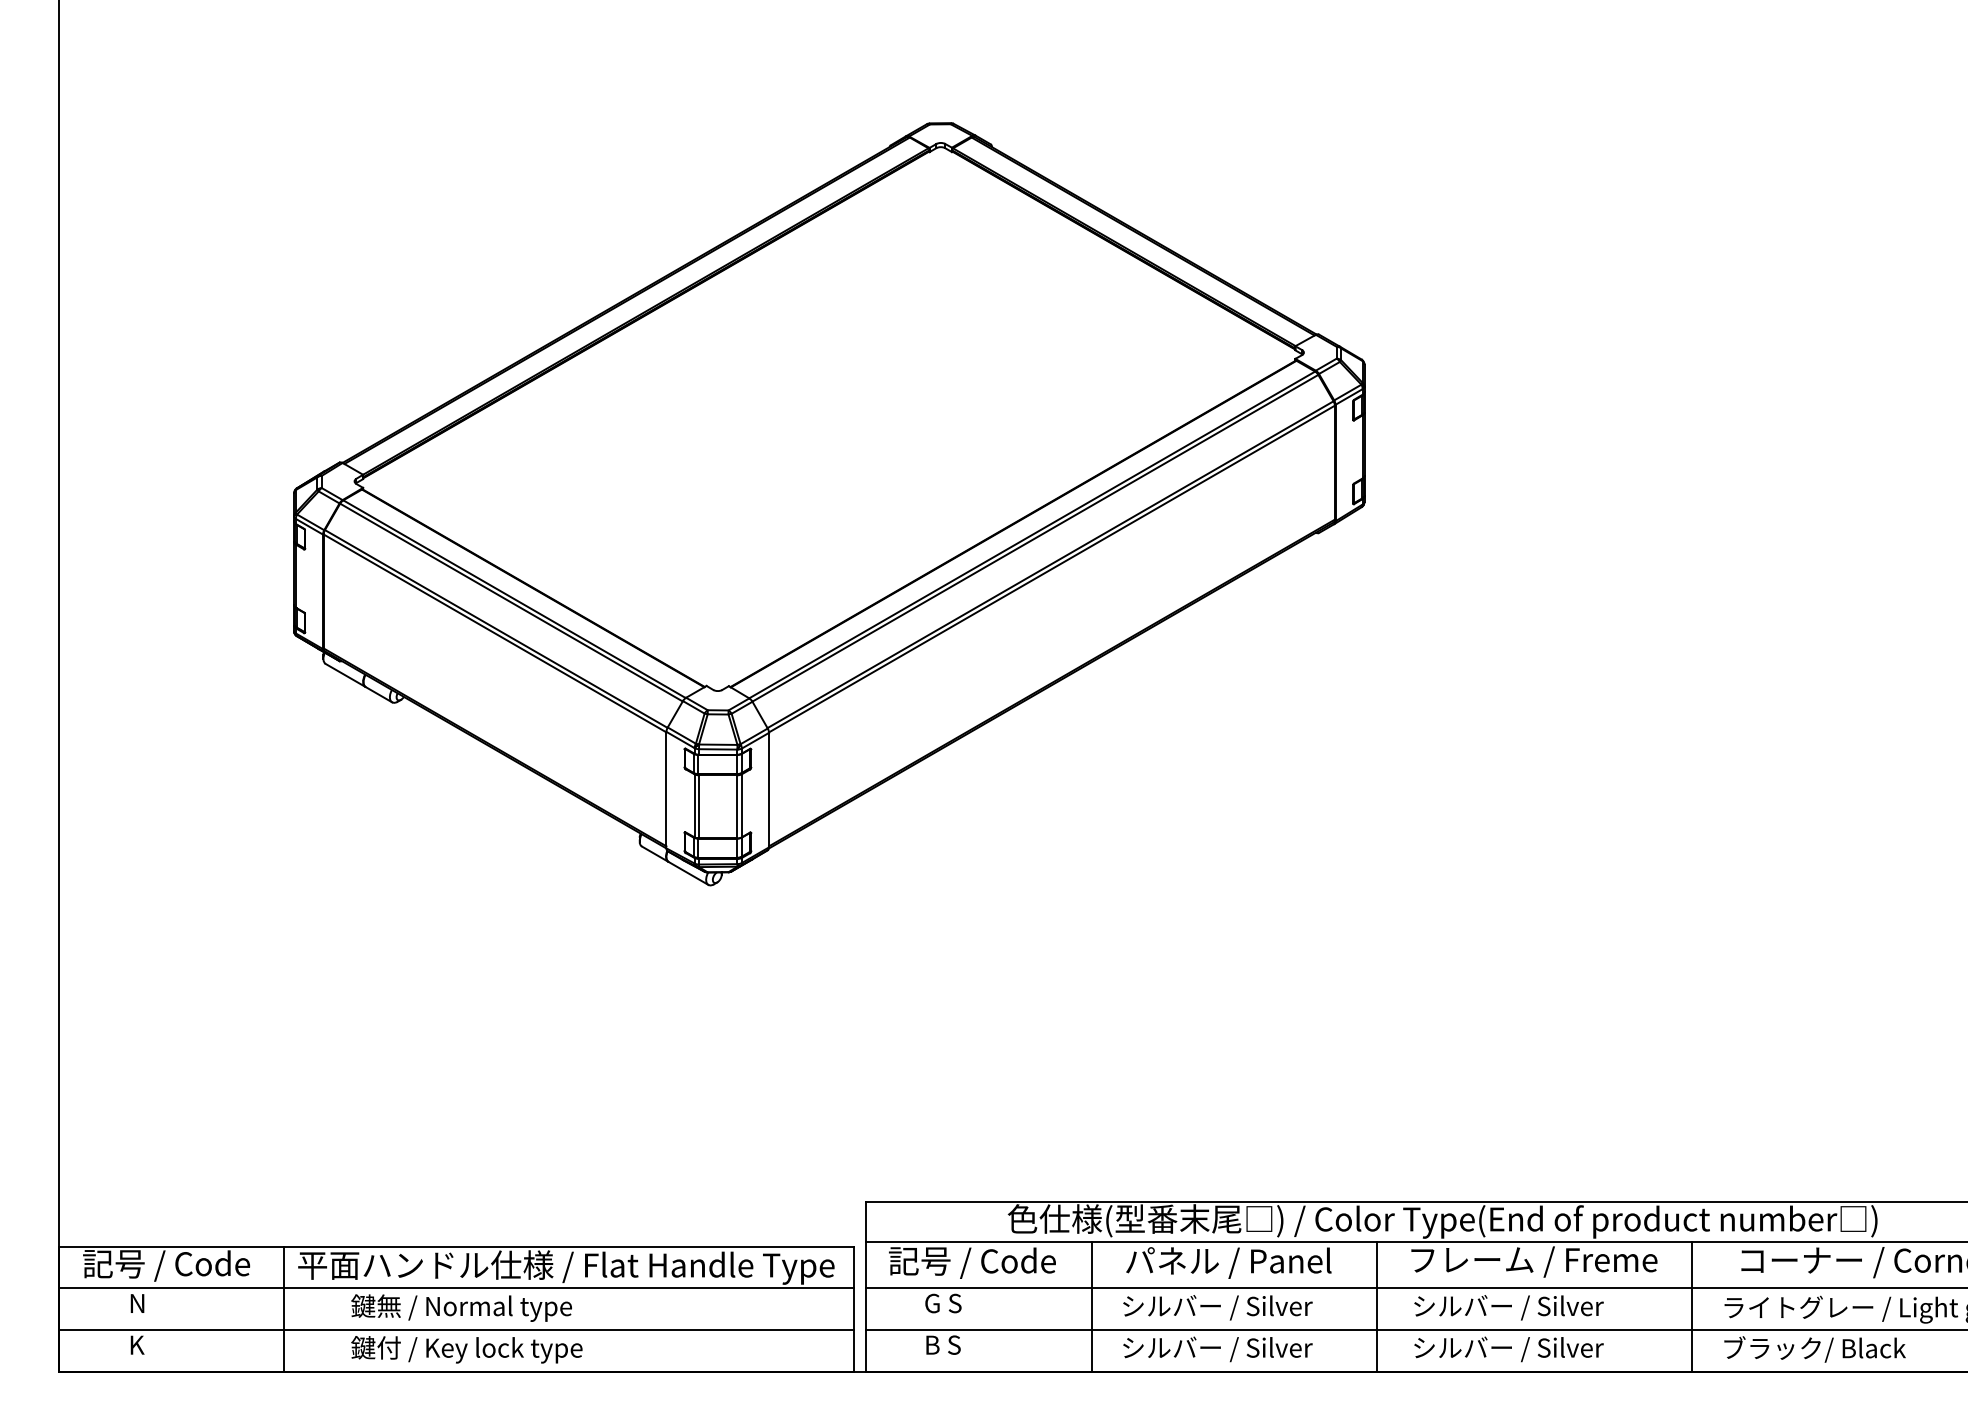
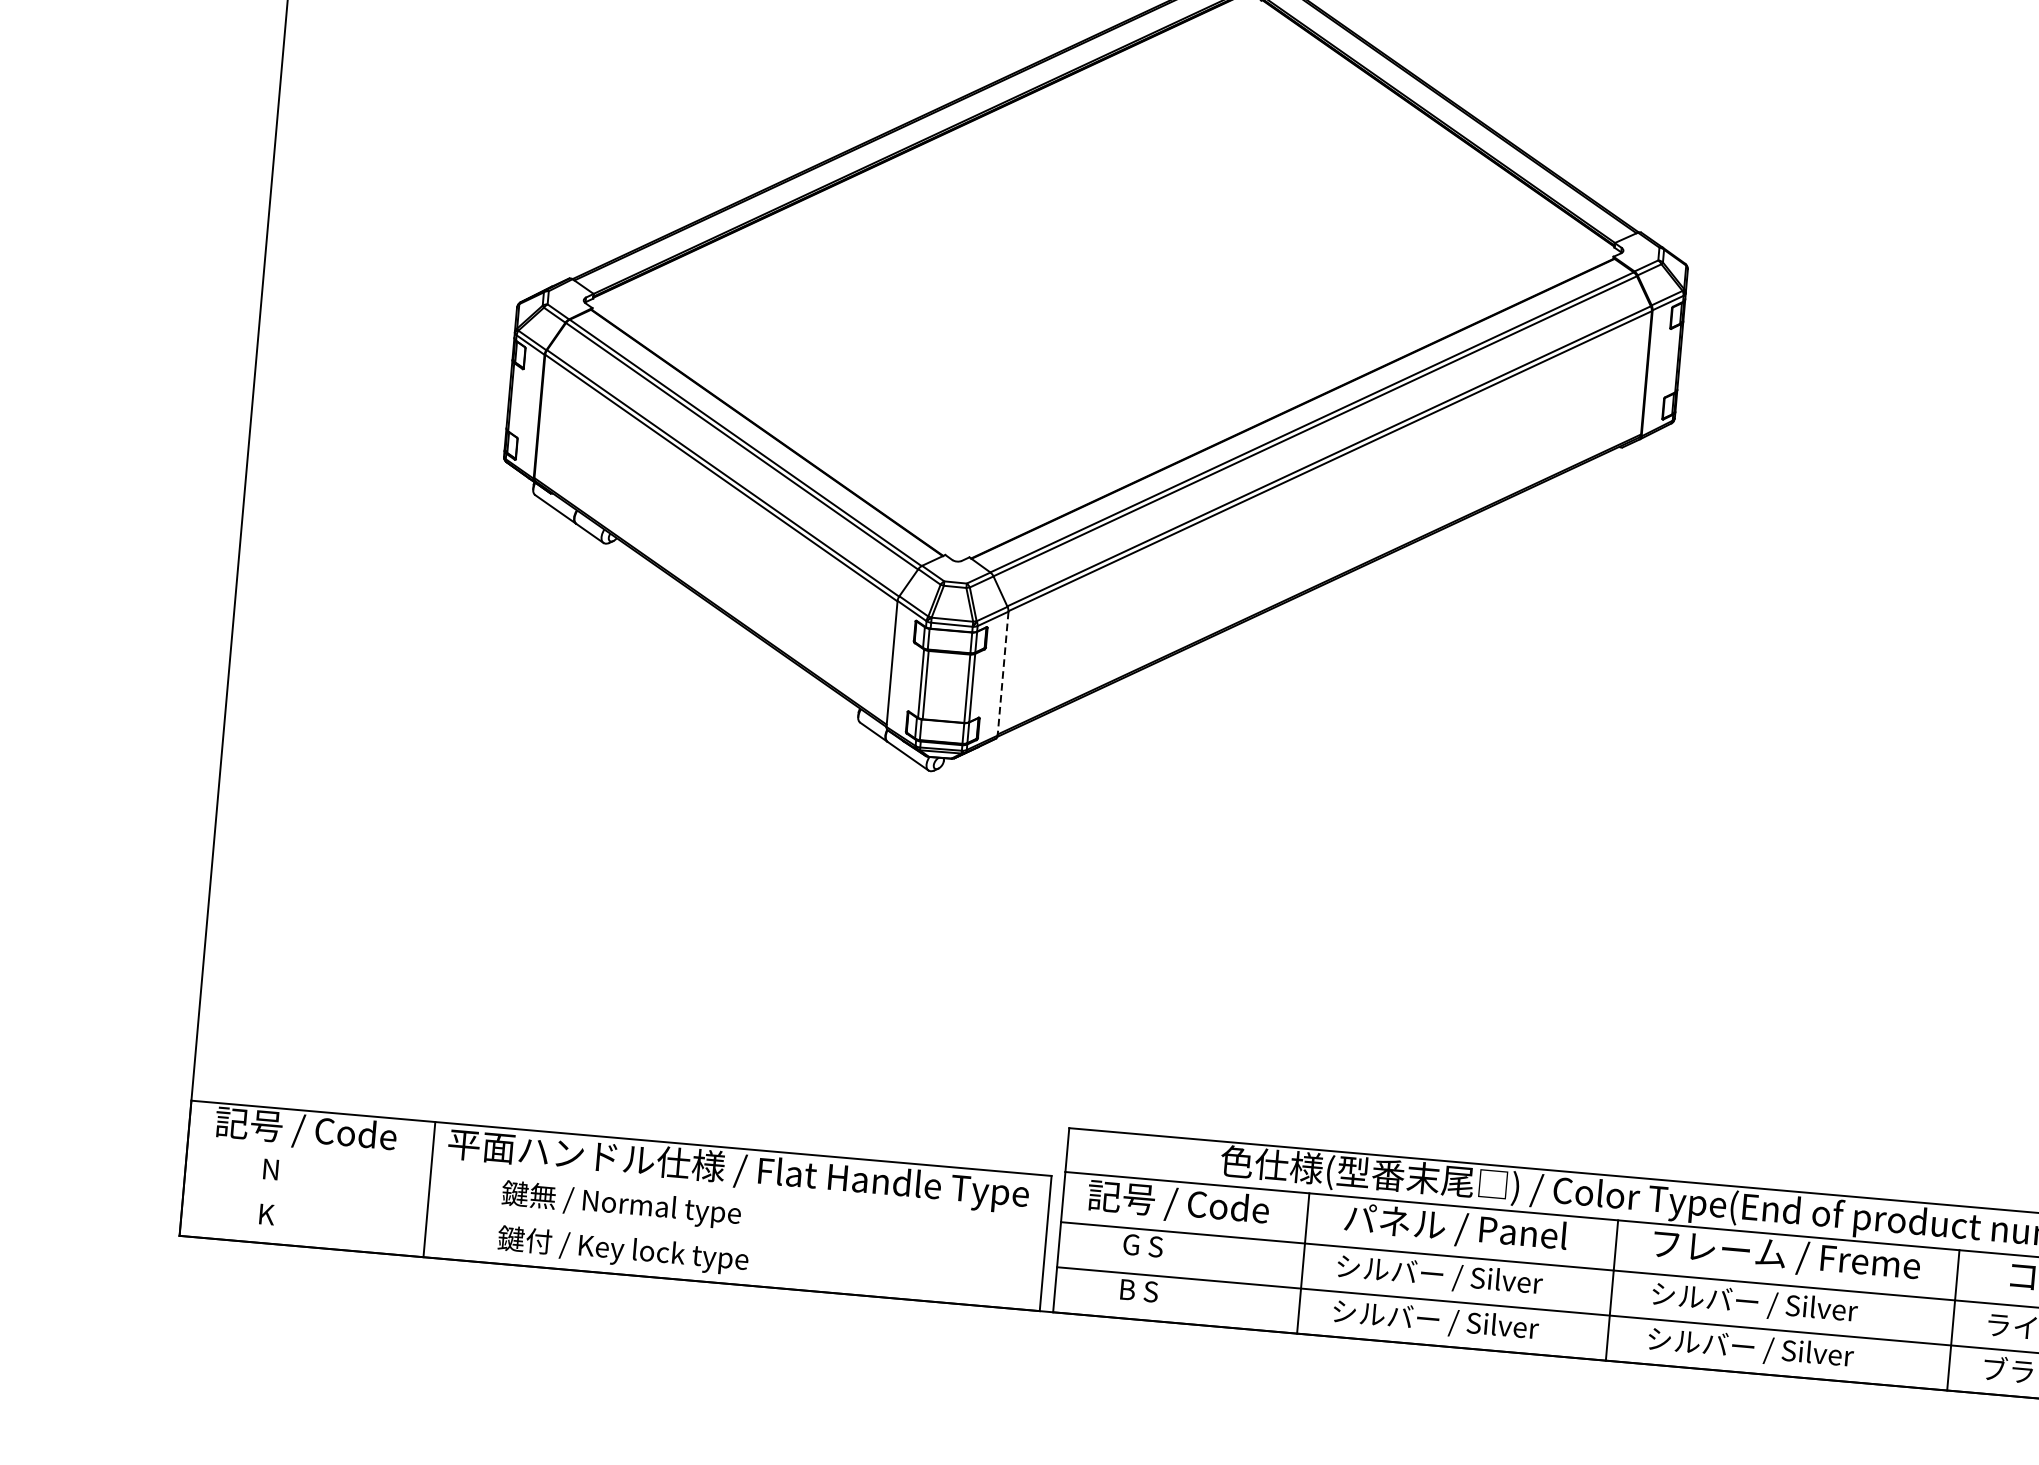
line: (769, 790) -> (1003, 674), solid -> dashed
line: (456, 1288) -> (617, 1183), removed
line: (456, 1330) -> (613, 1228), removed

